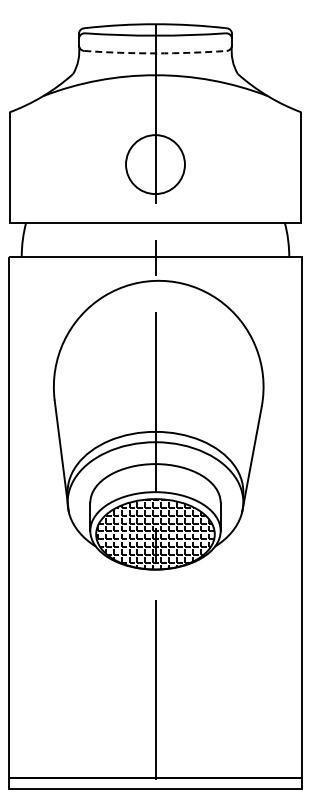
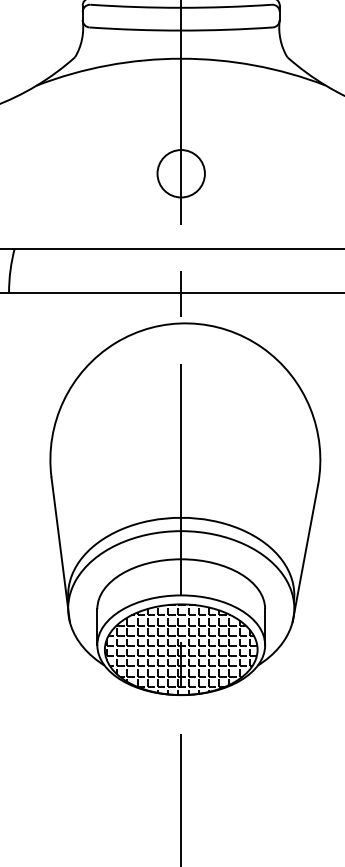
arc: (155, 53) -> (181, 30), dashed -> solid
circle: (155, 164) -> (181, 173), size x0.62

